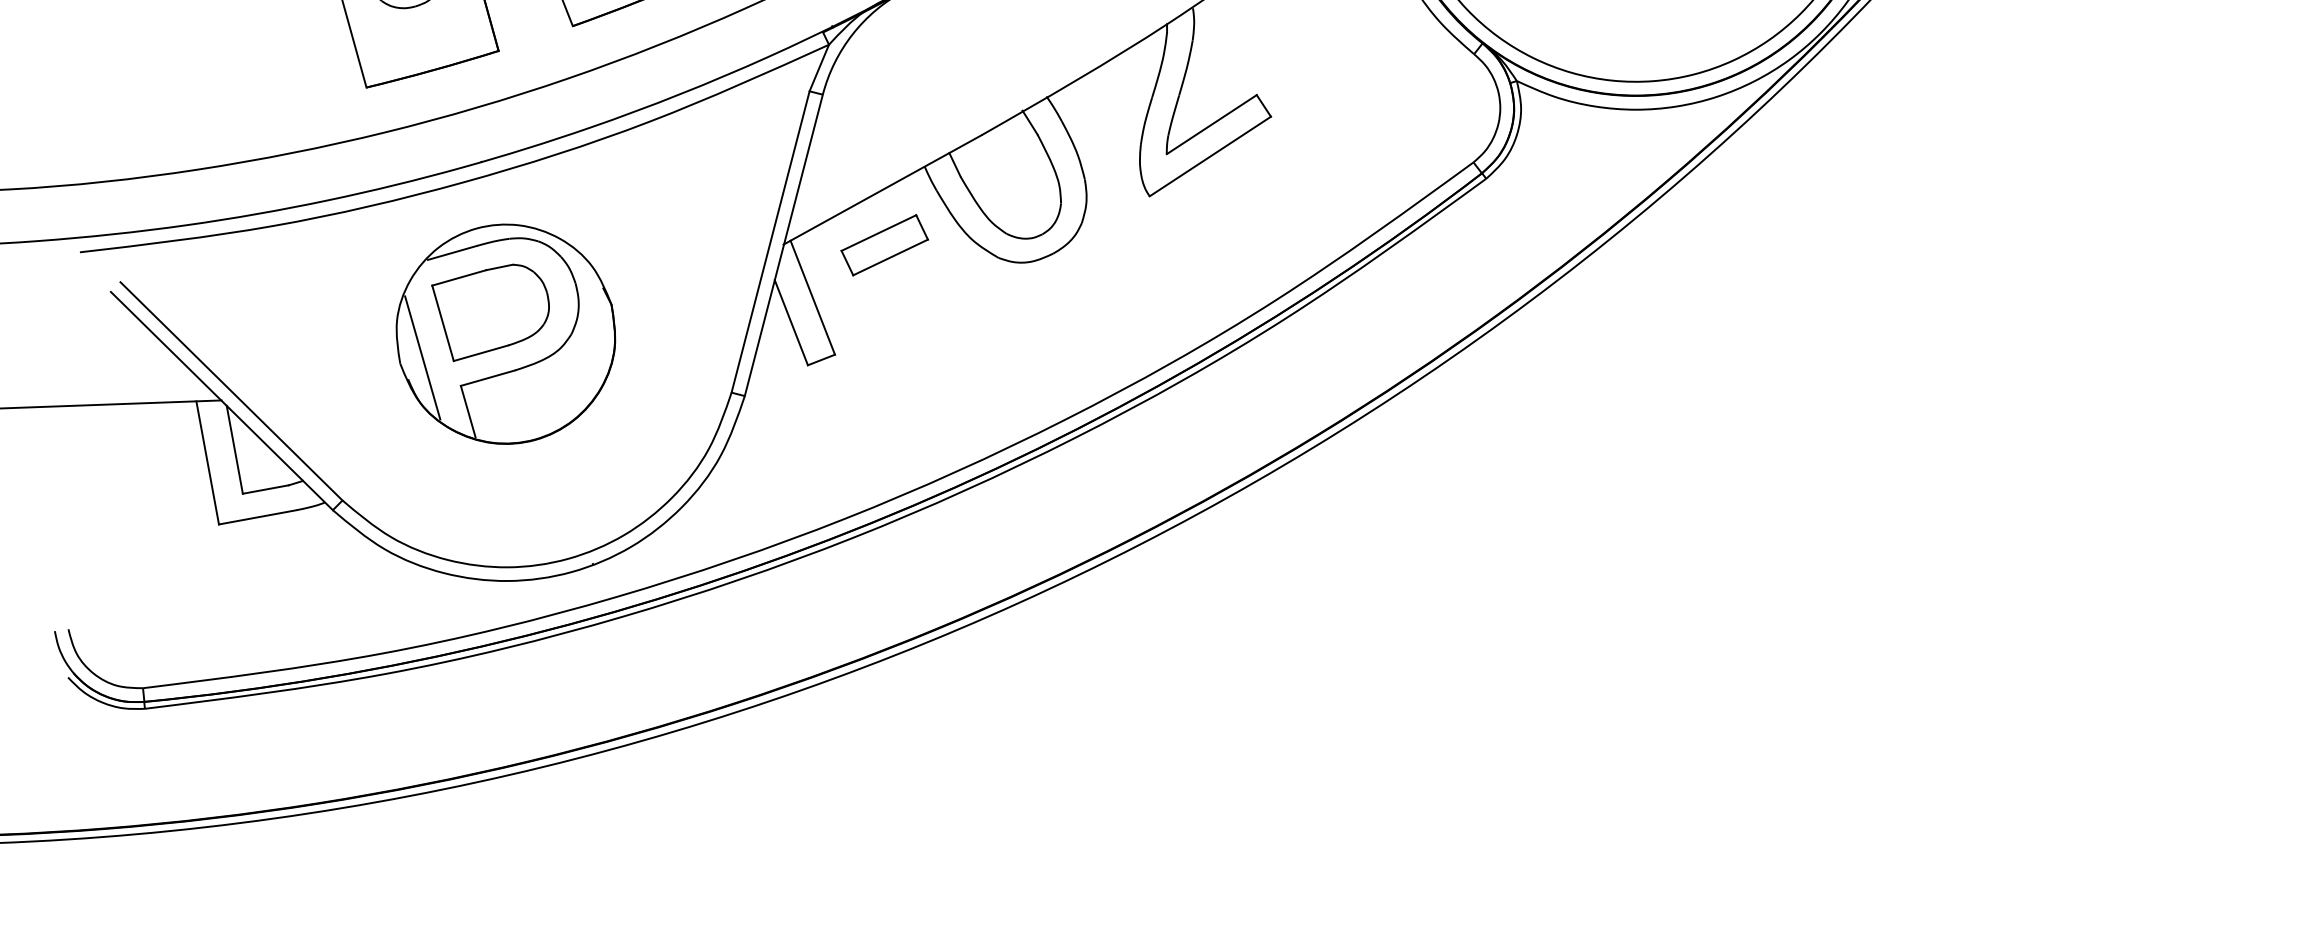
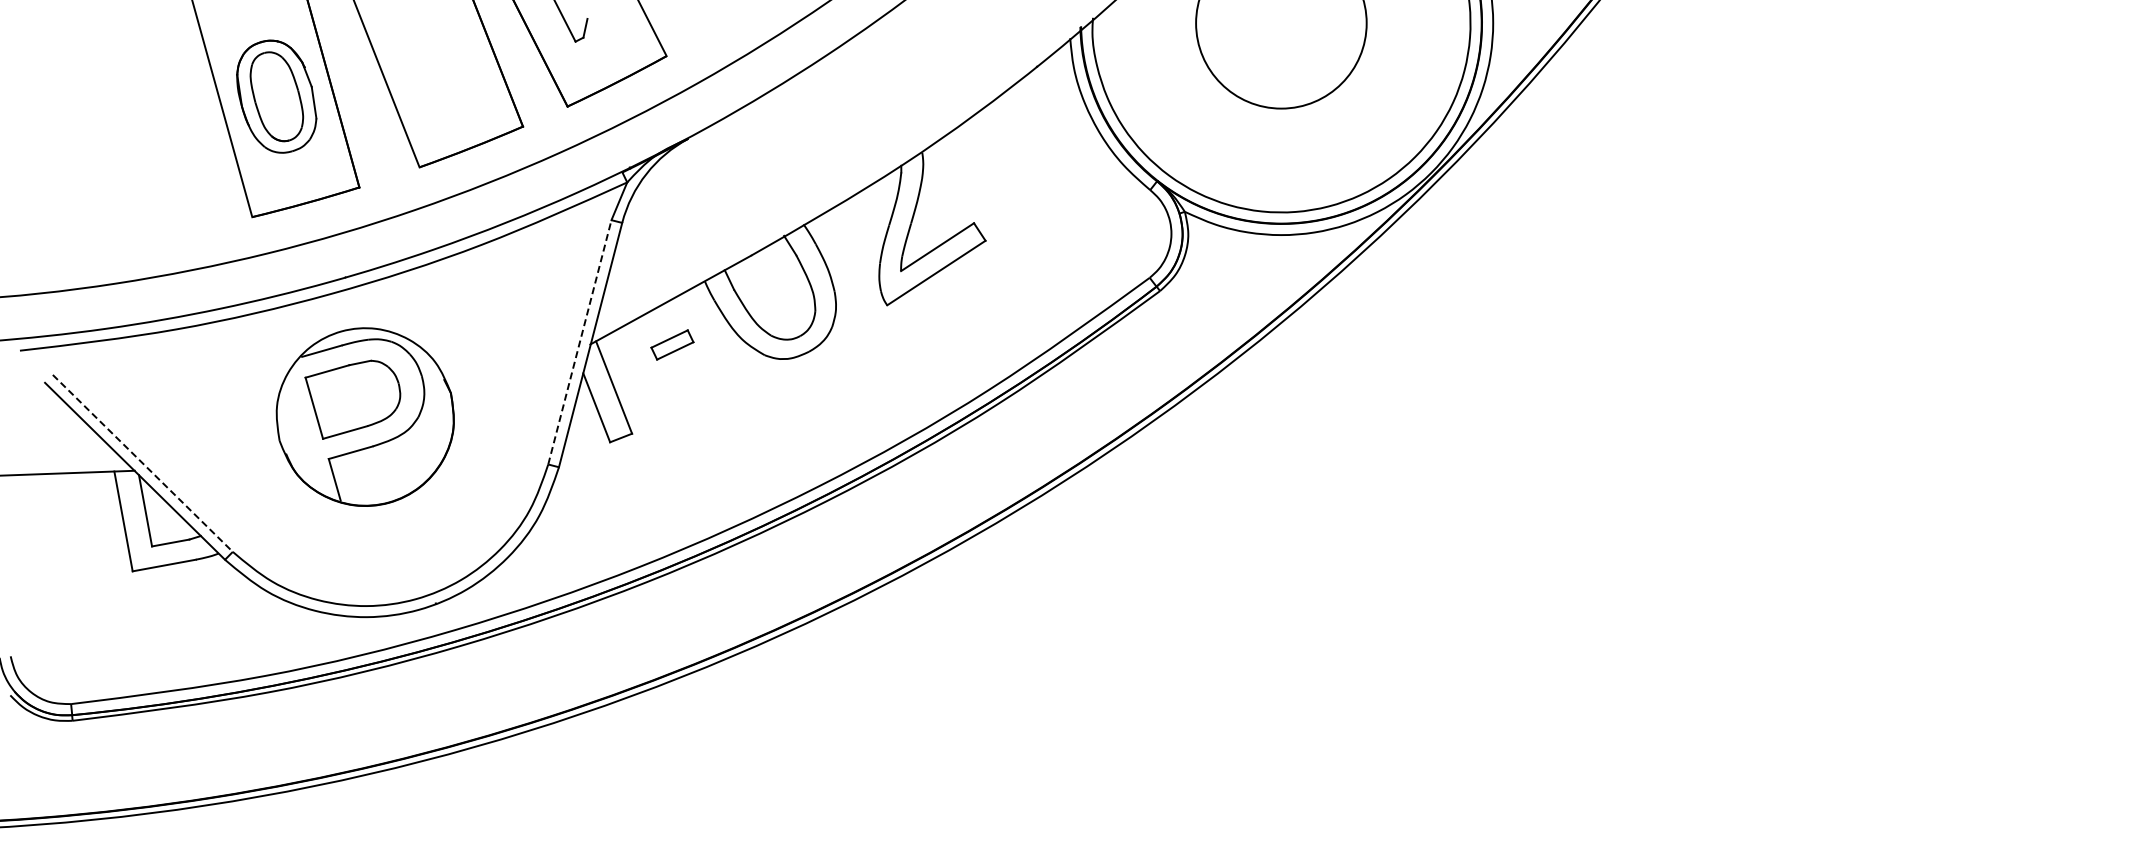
line: (771, 240) -> (580, 341), solid -> dashed
part: (884, 244) -> (672, 344), size x0.6
line: (422, 358) -> (297, 436), removed
line: (232, 391) -> (143, 463), solid -> dashed

